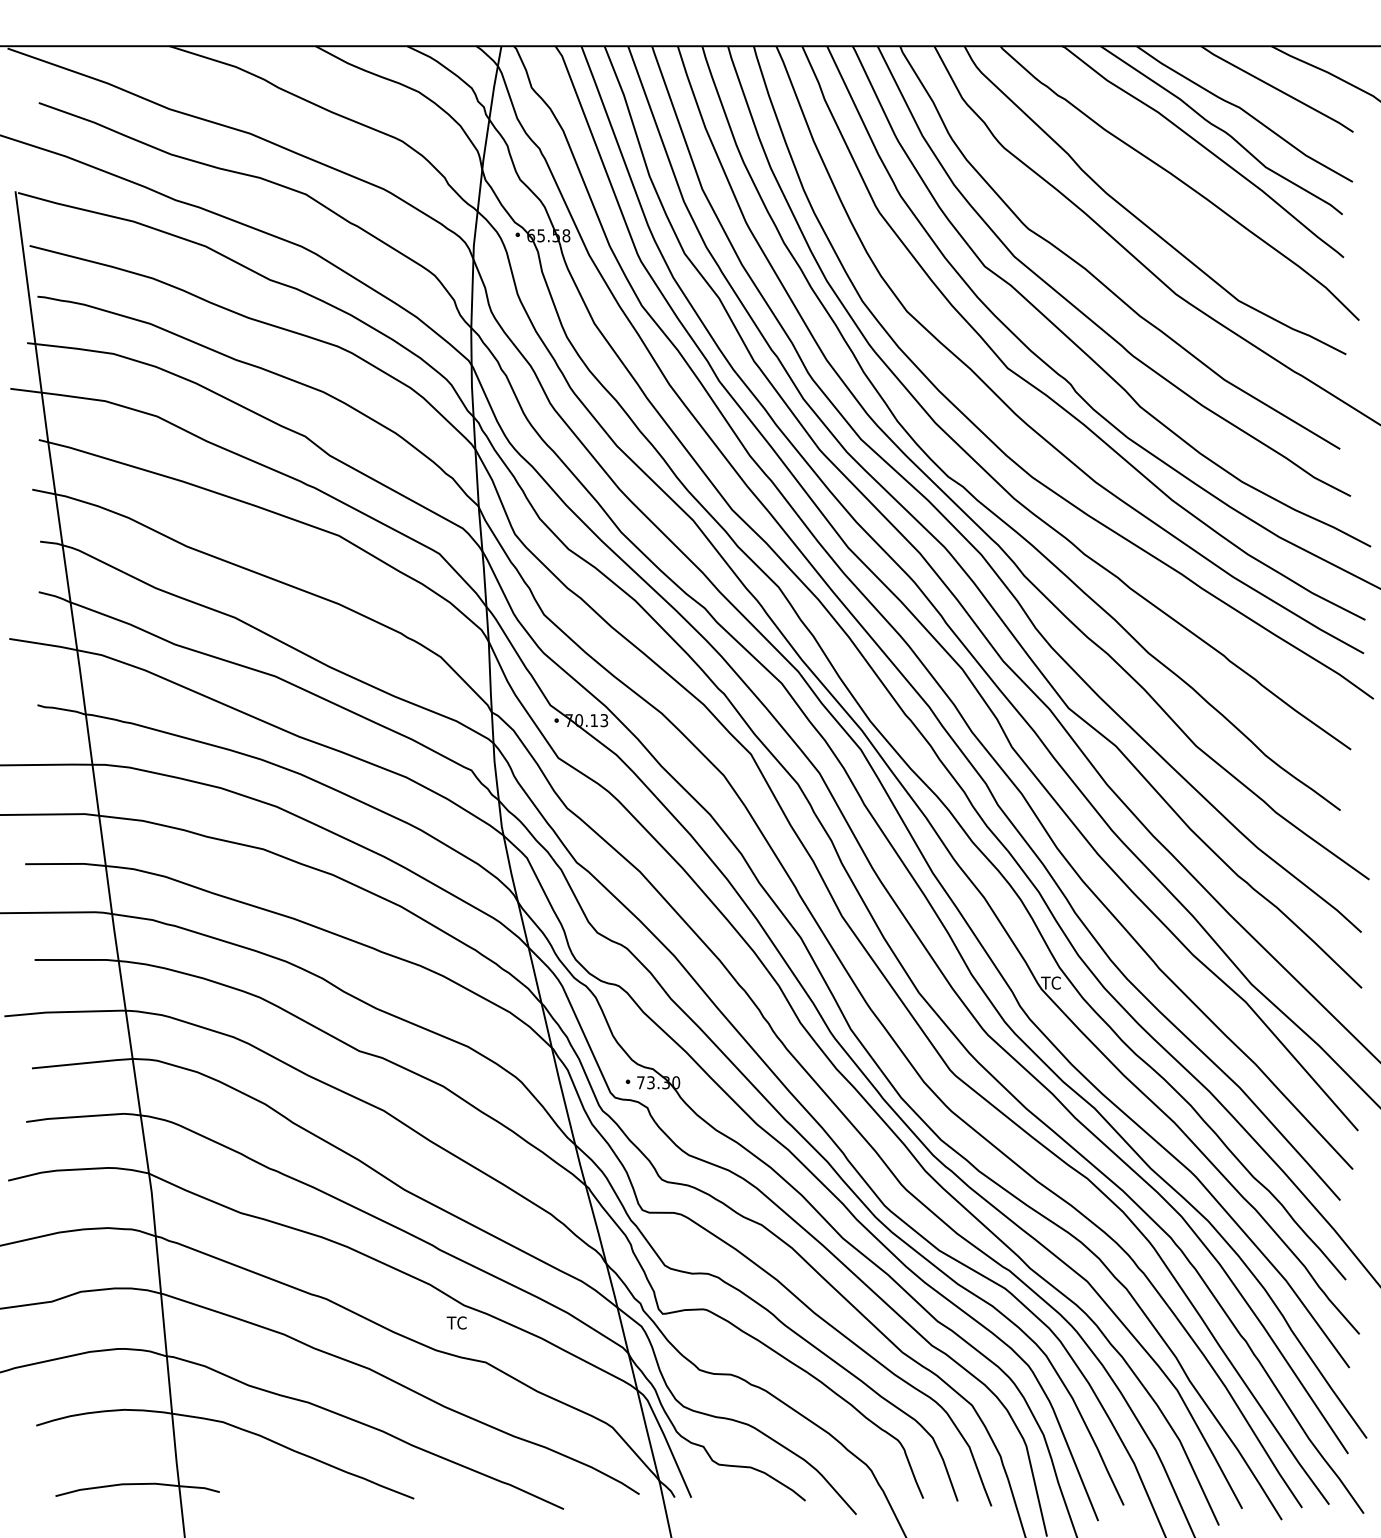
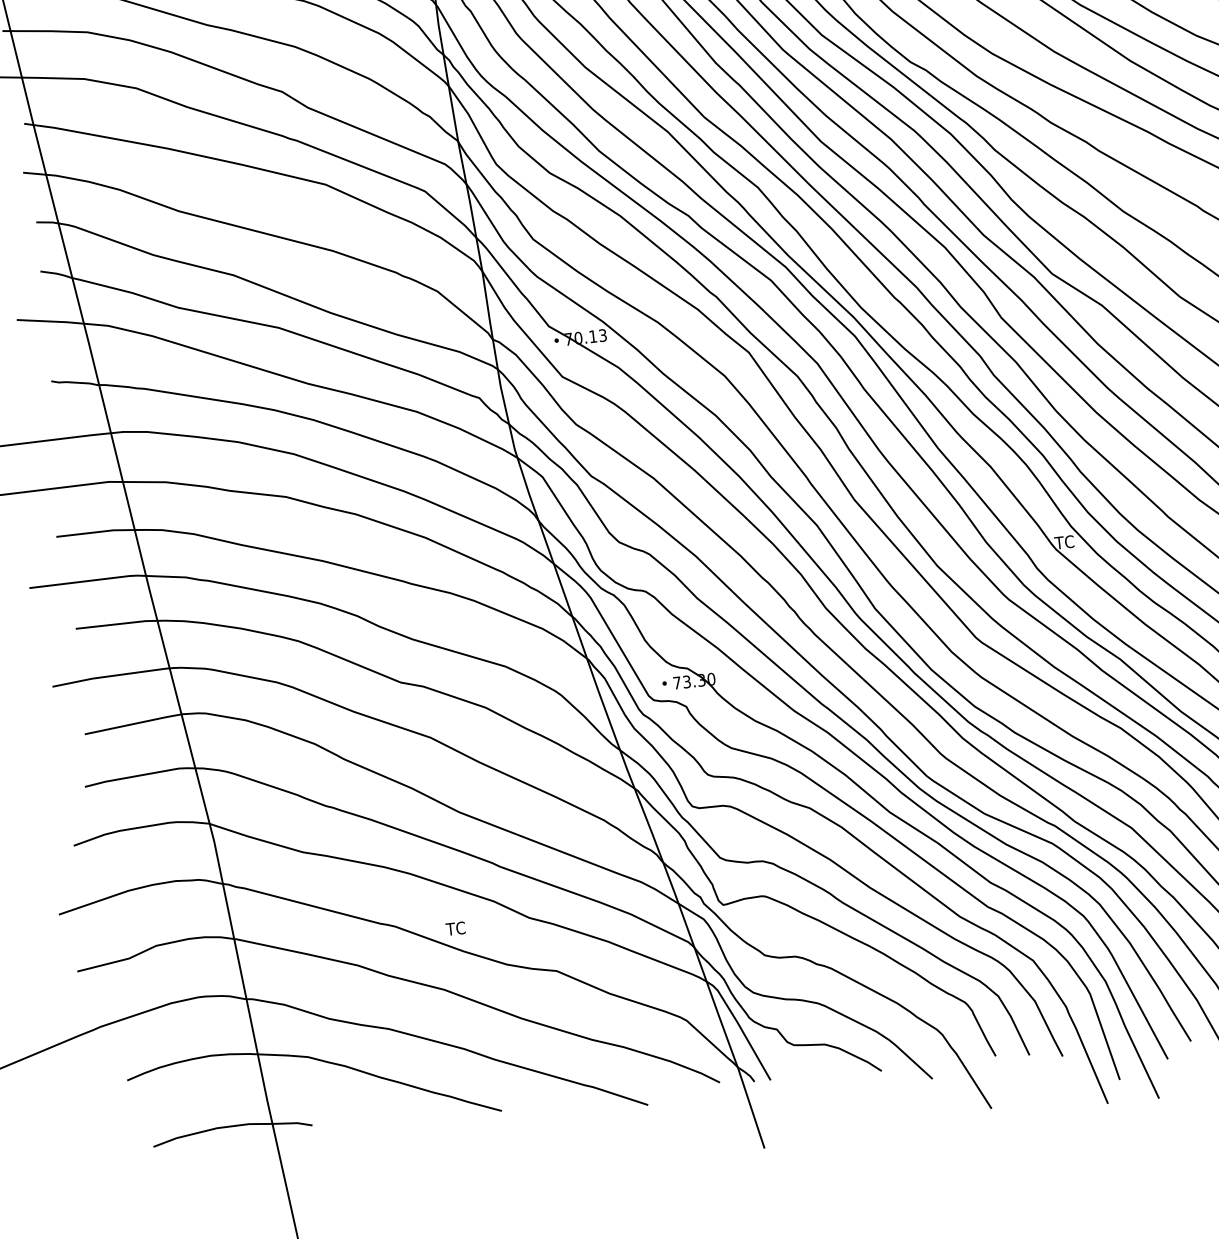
text: (456, 1322) -> (455, 928), moved

